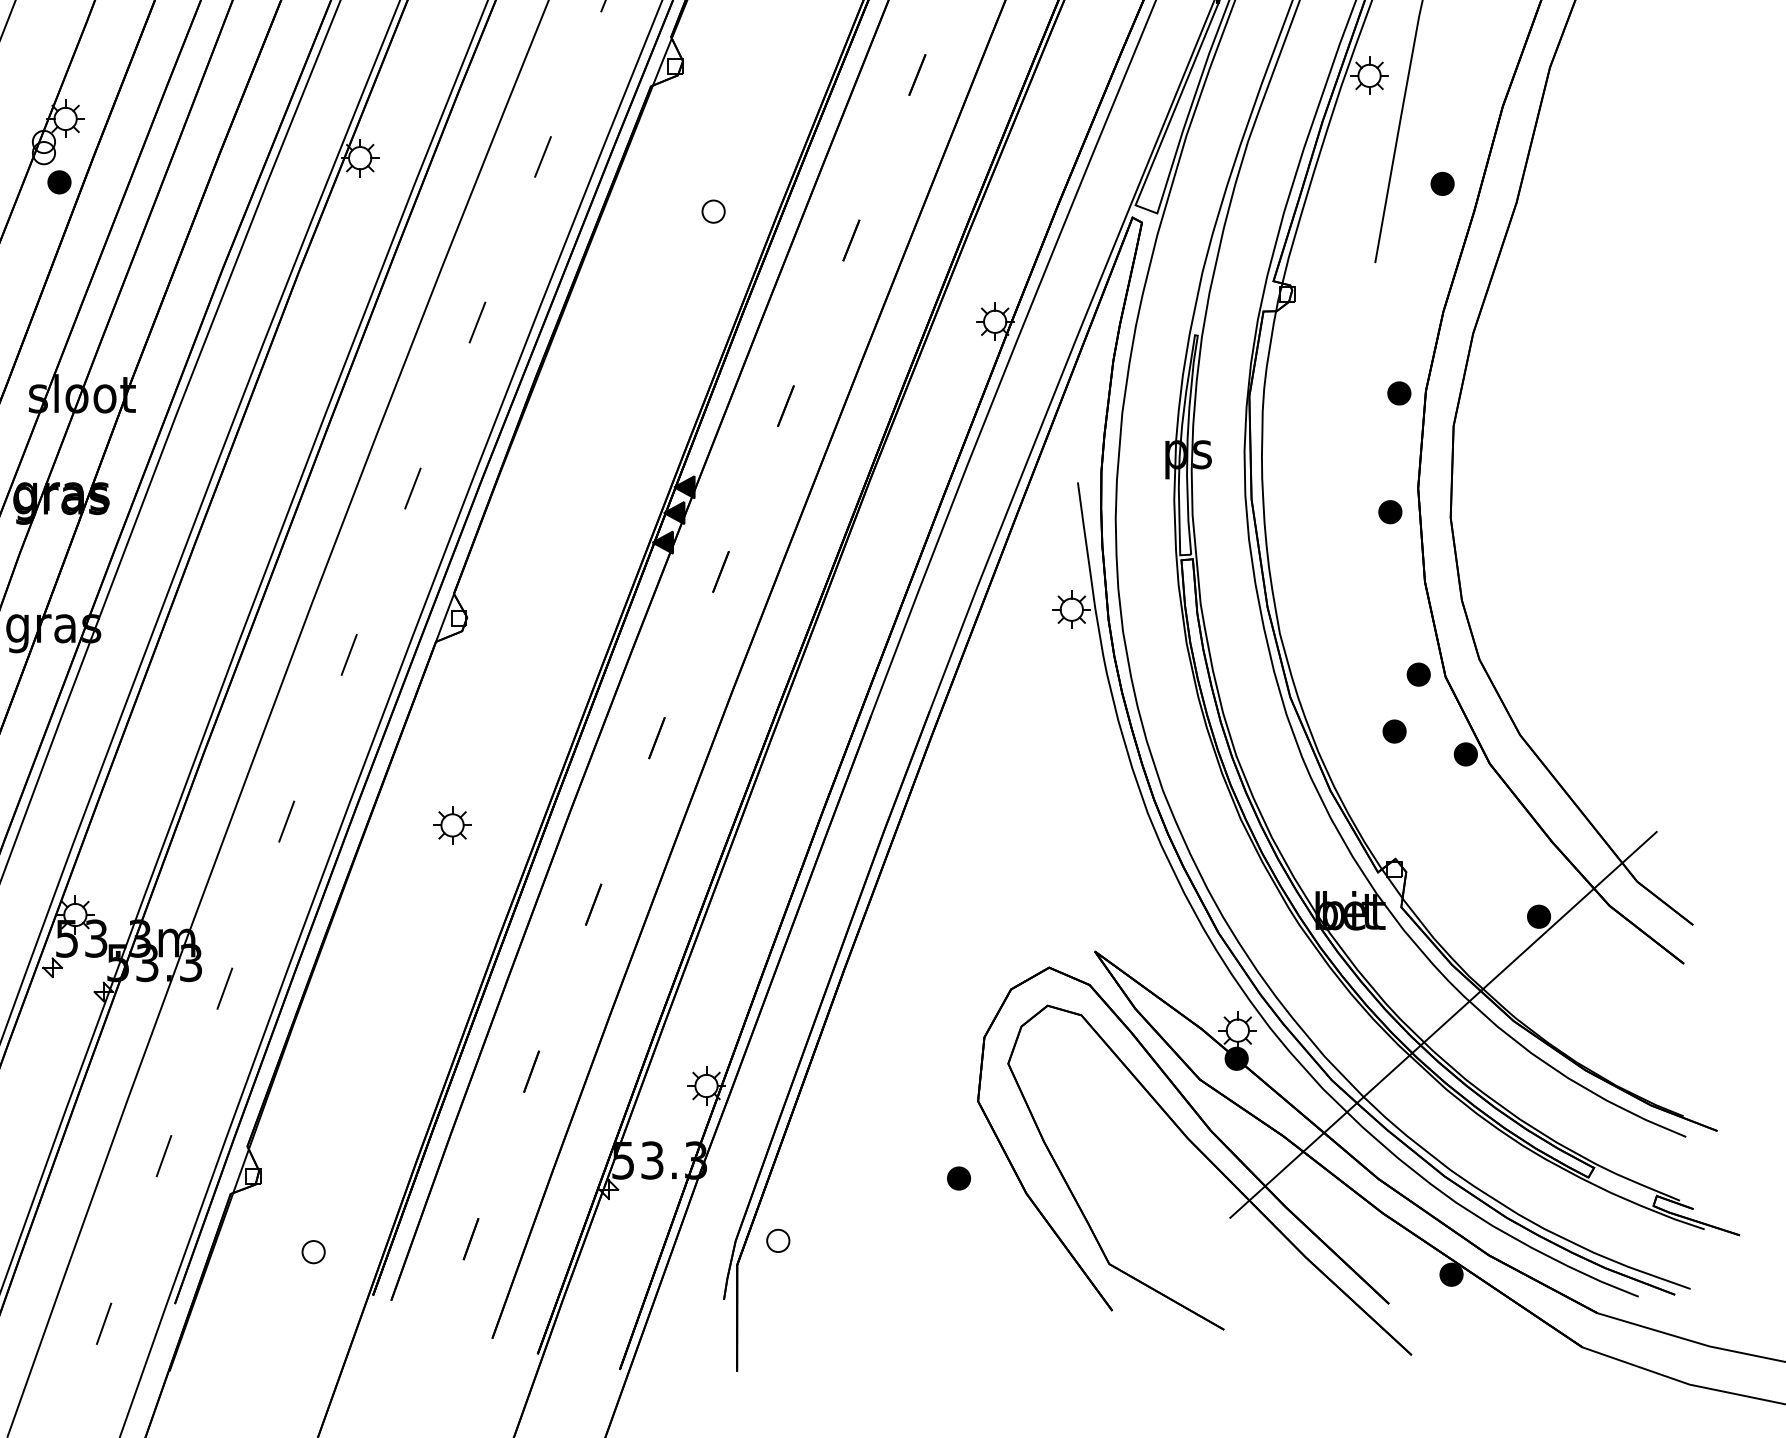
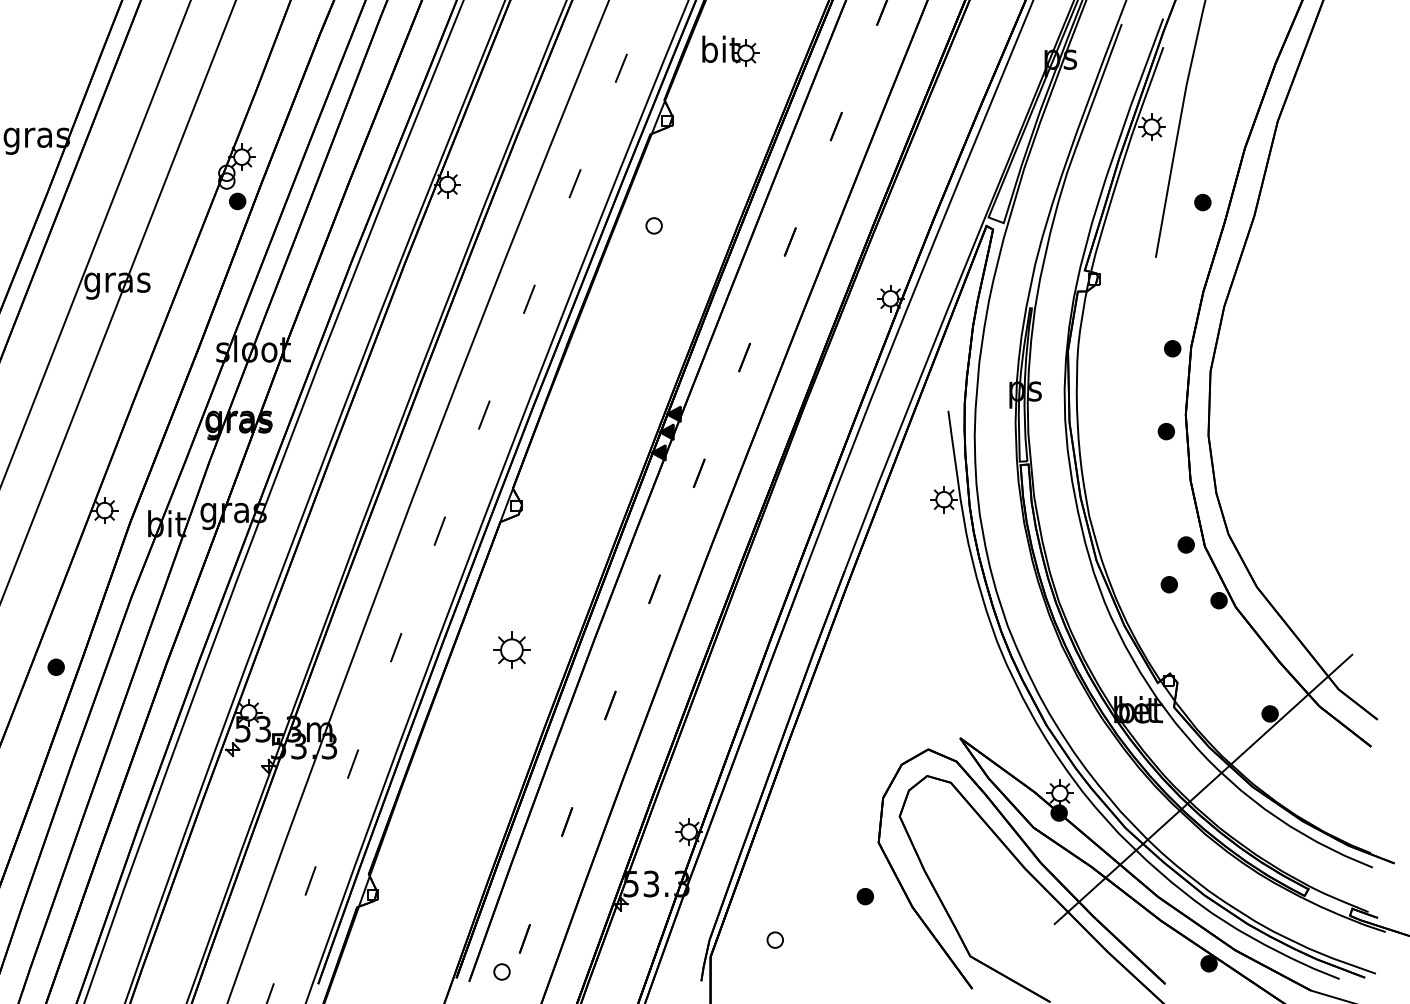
part: (712, 211) -> (653, 225), moved
part: (451, 824) -> (511, 649), size x1.4
part: (777, 1239) -> (774, 939), moved
part: (312, 1251) -> (501, 971), moved

